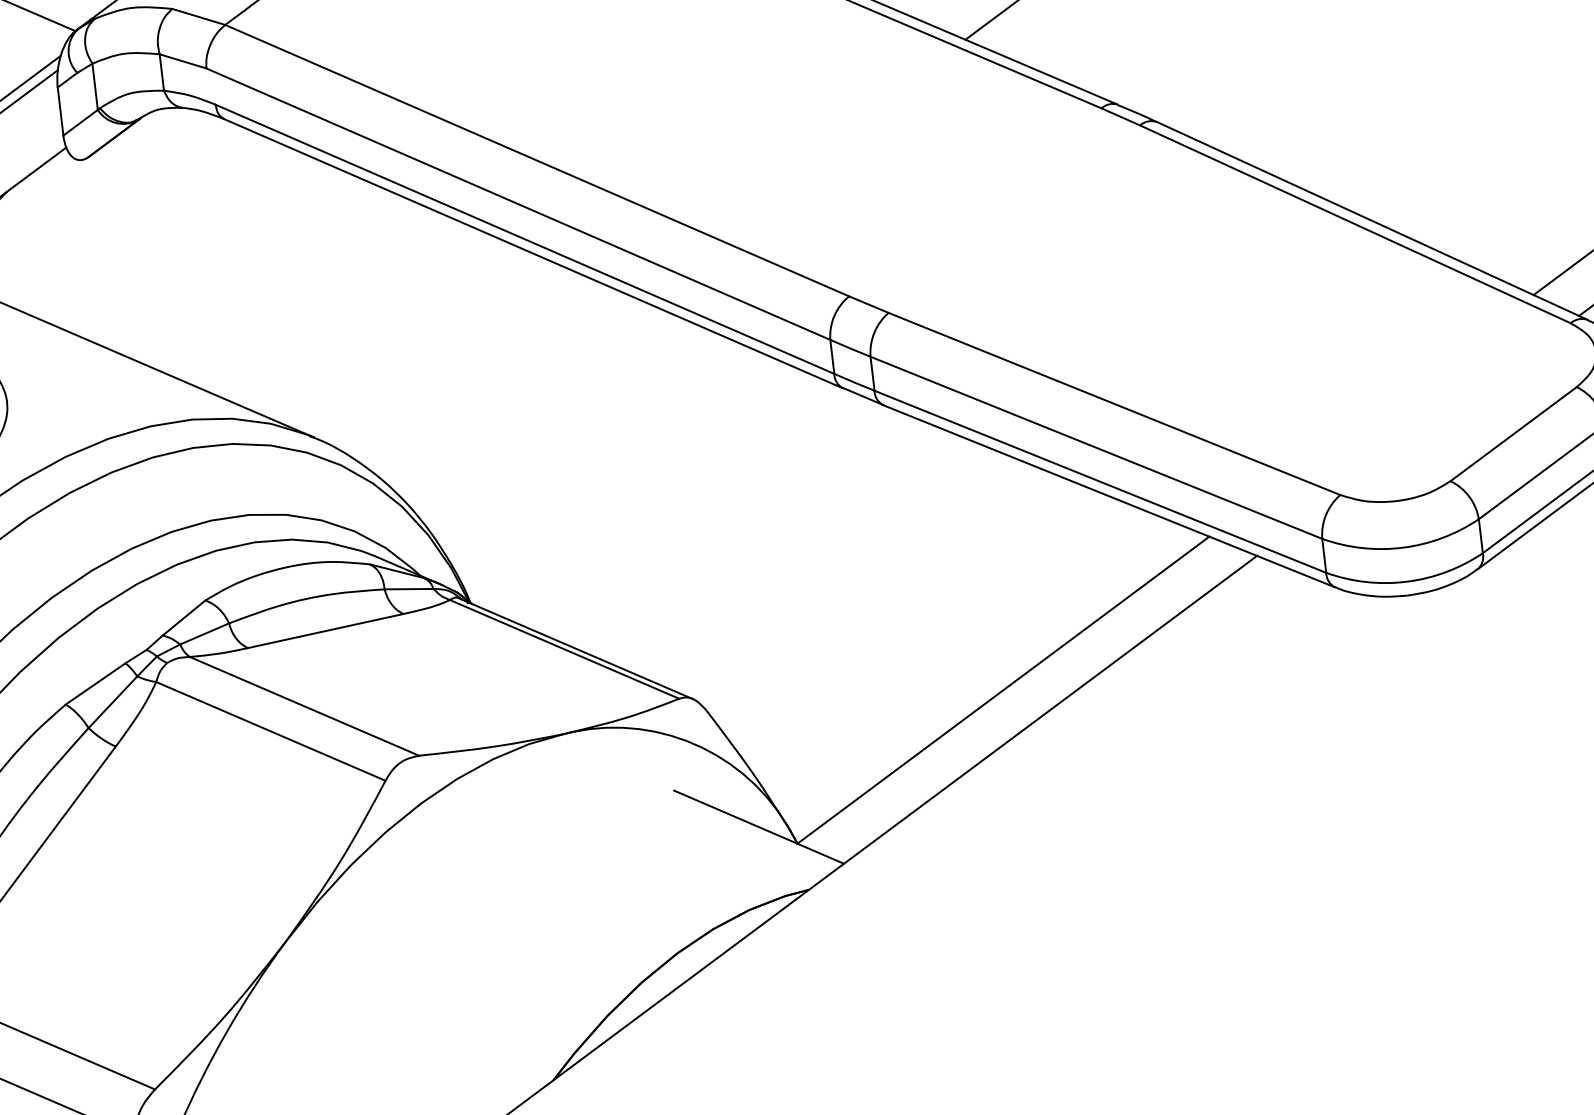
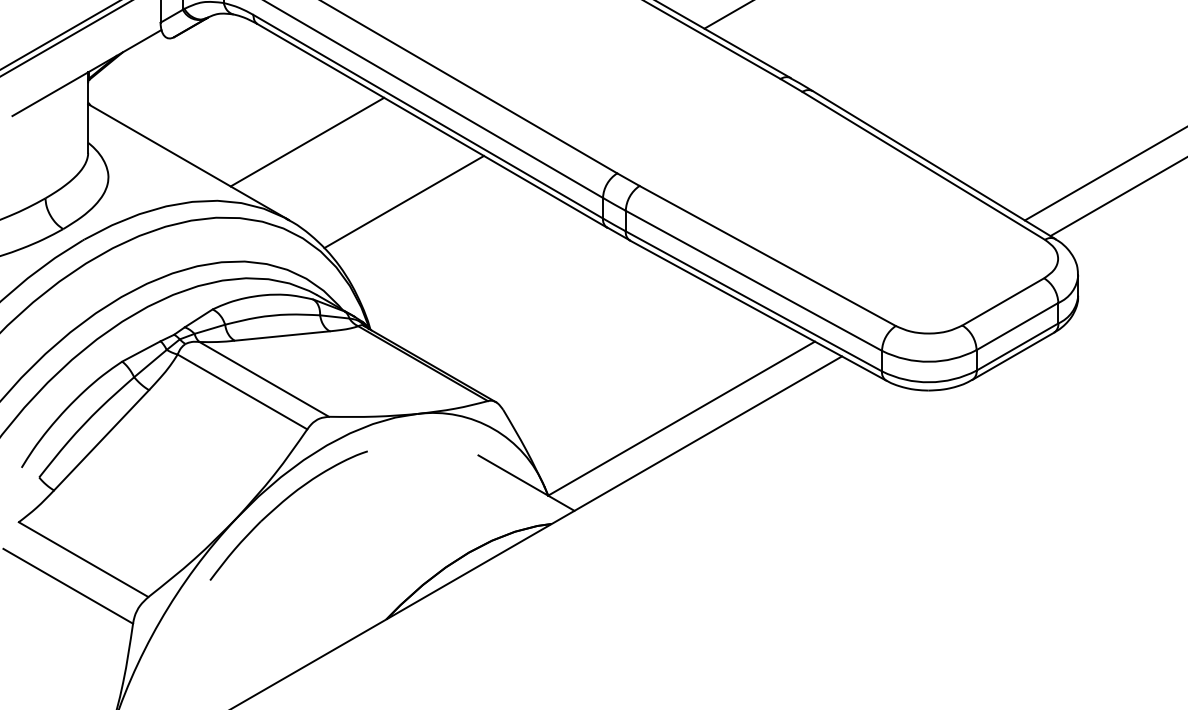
line: (329, 303) -> (307, 141), added
line: (500, 384) -> (403, 201), added
part: (354, 913) -> (279, 506), added

